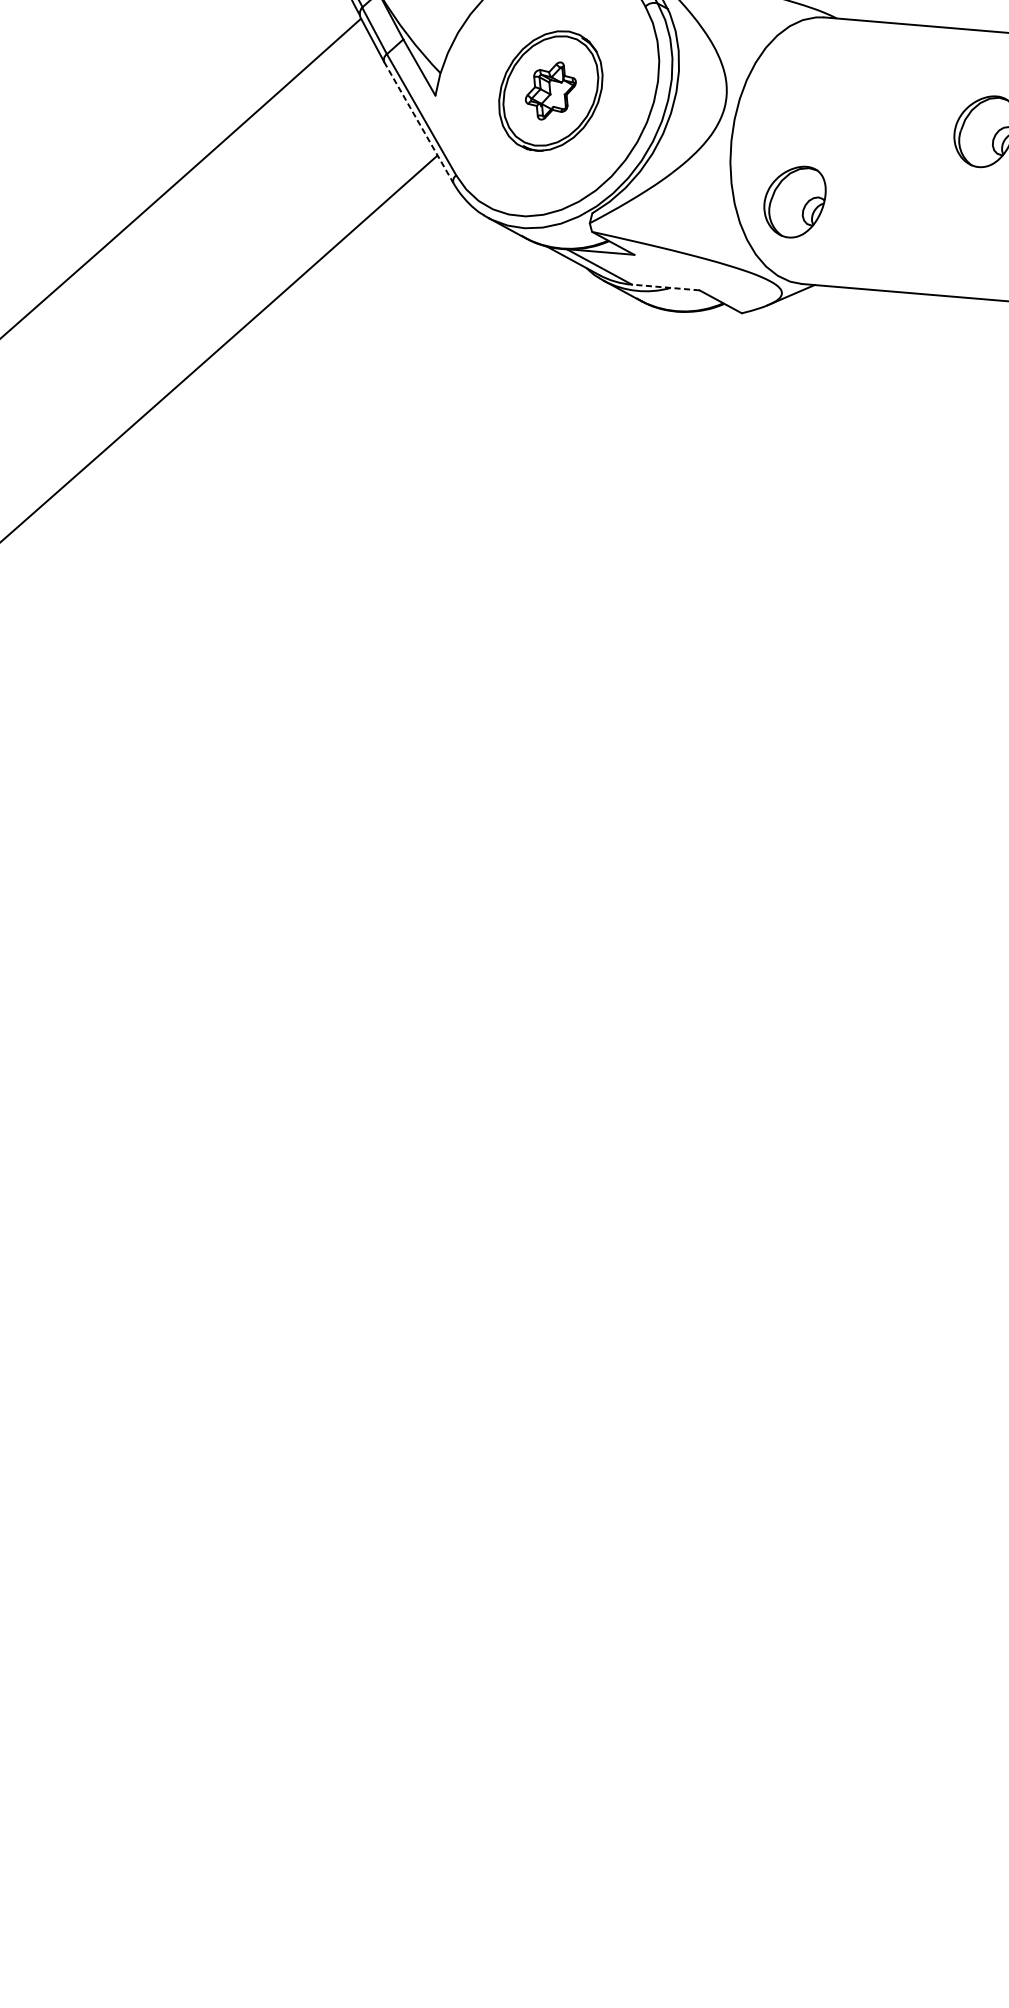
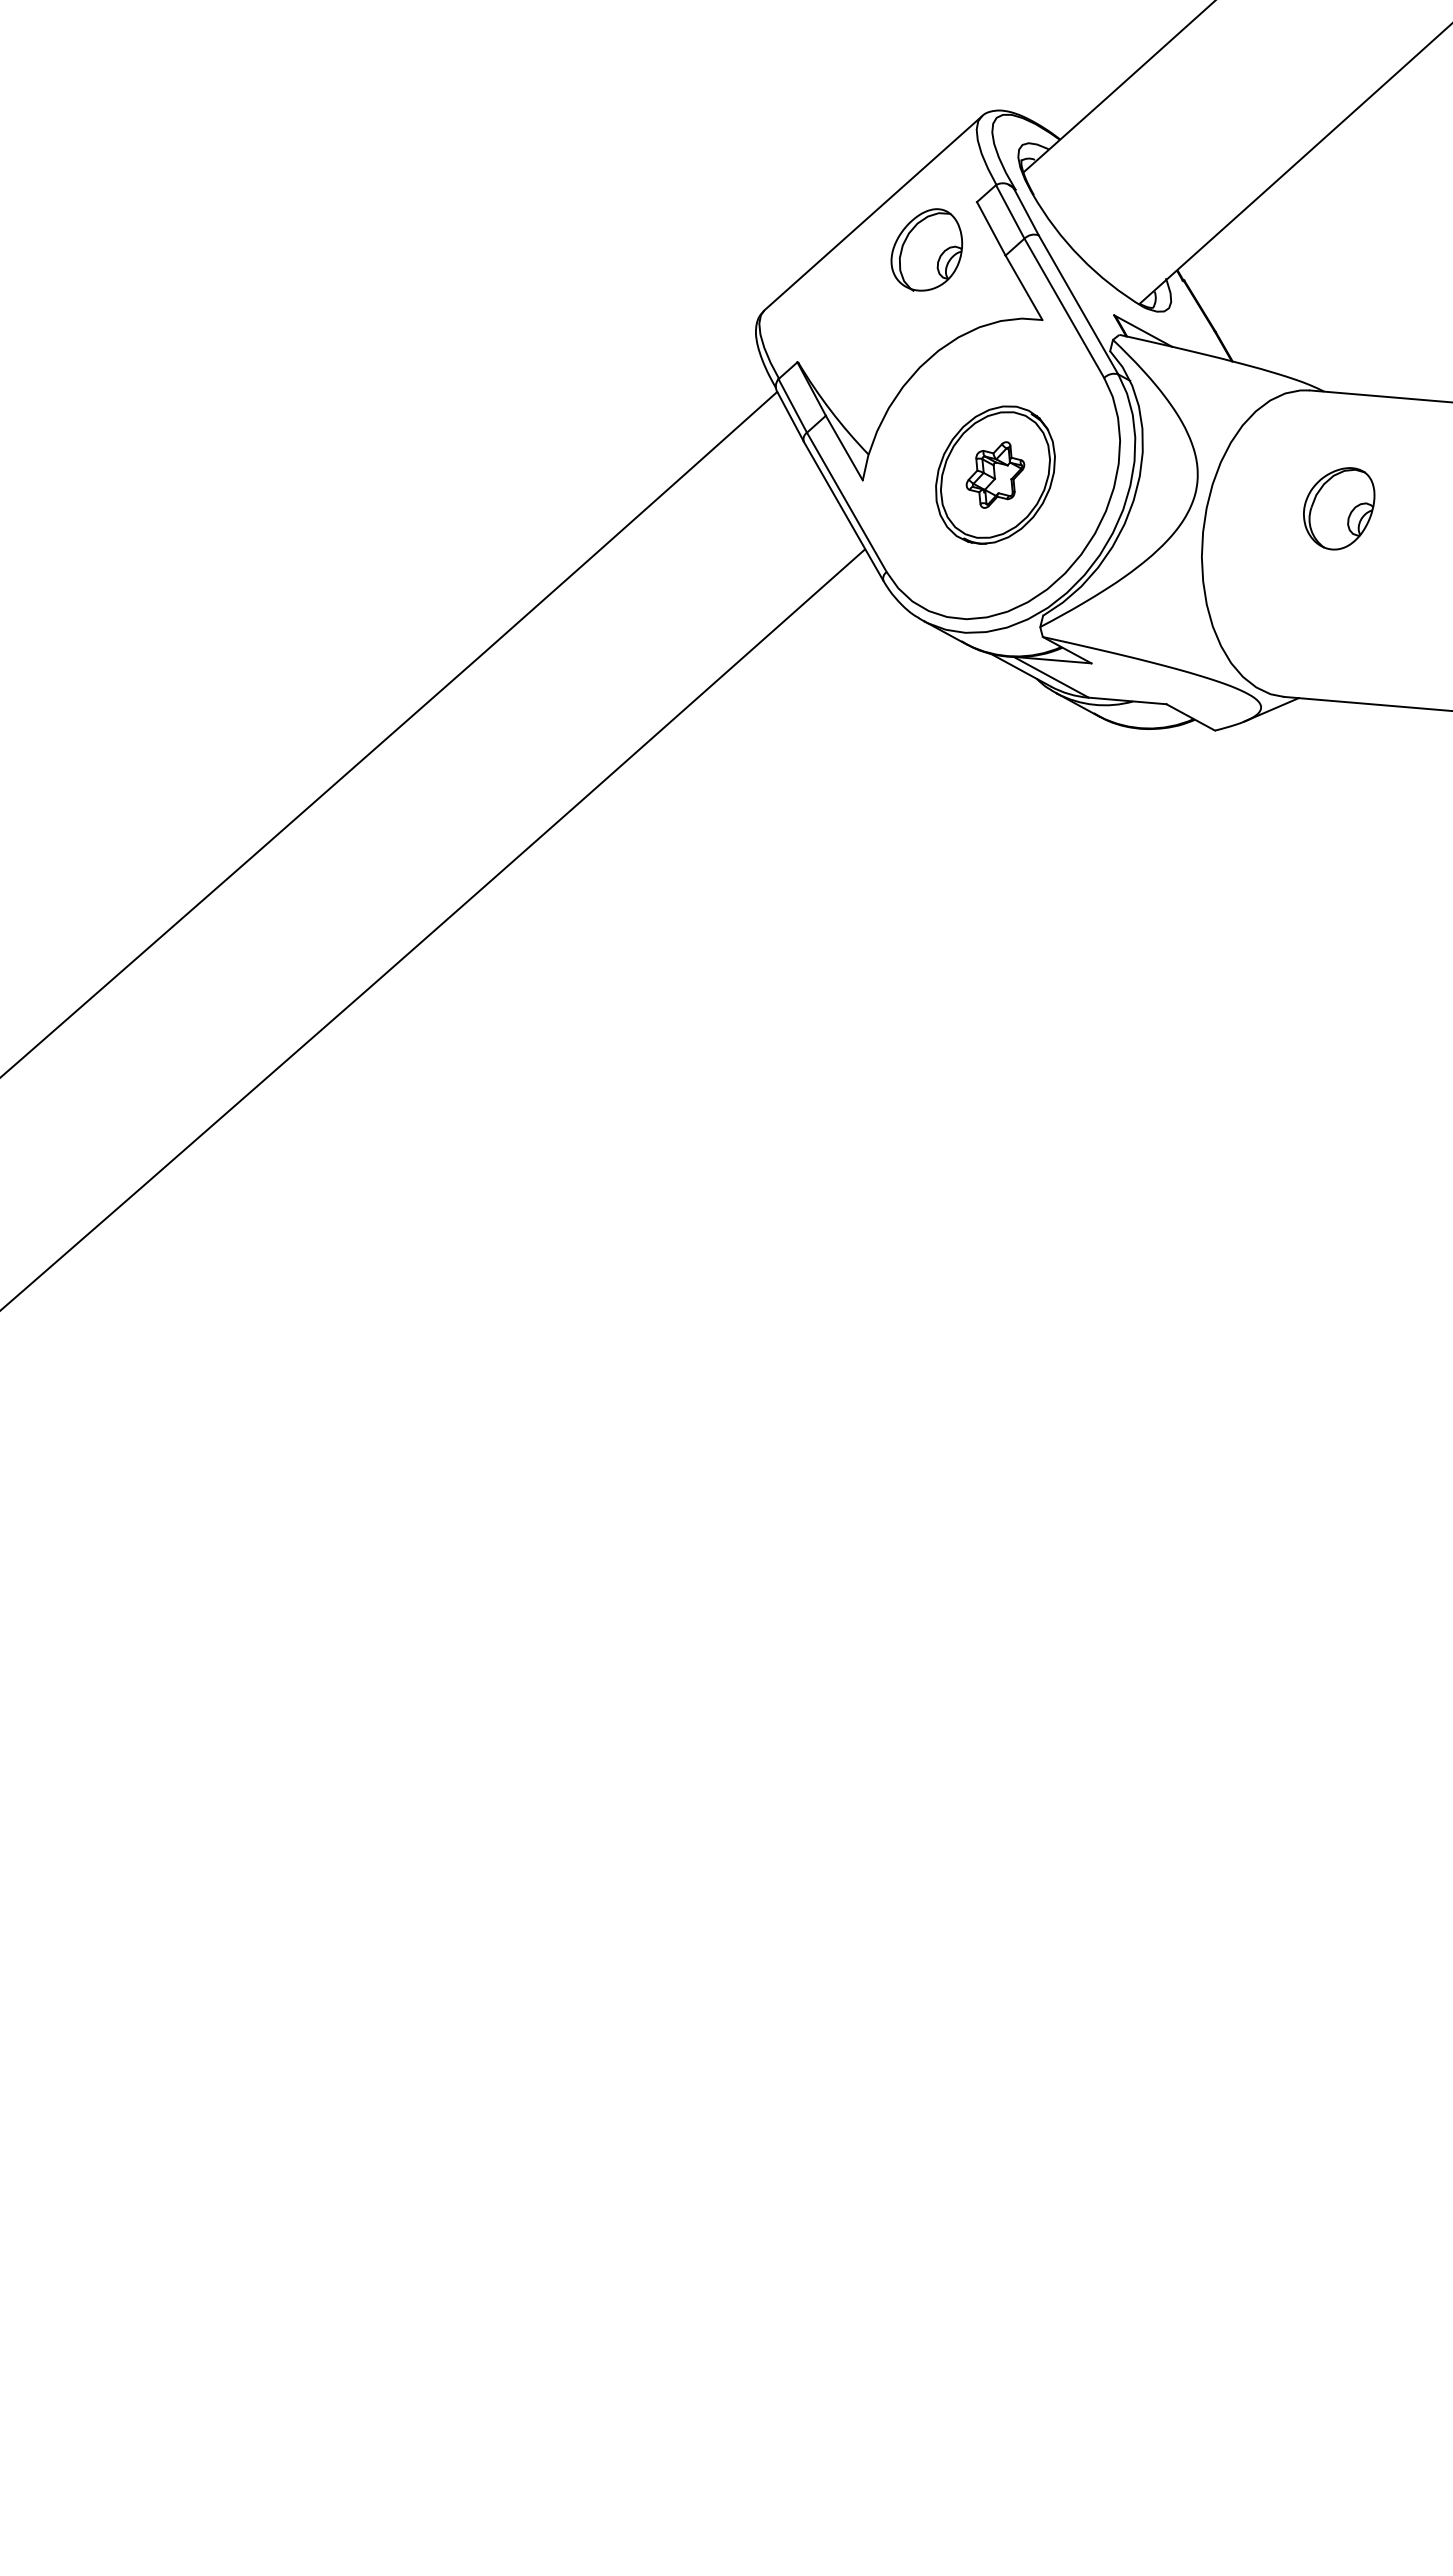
line: (418, 122) -> (843, 511), dashed -> solid
part: (795, 201) -> (1339, 508), moved
line: (665, 287) -> (1127, 700), dashed -> solid

